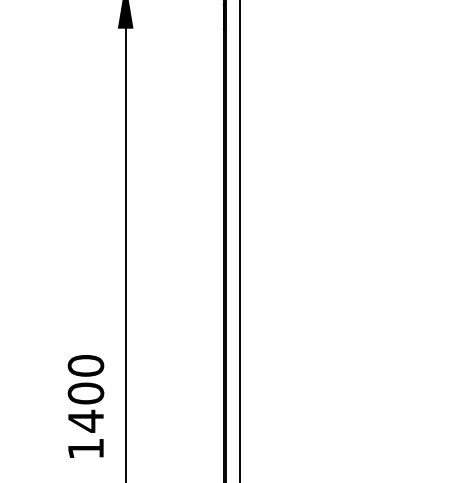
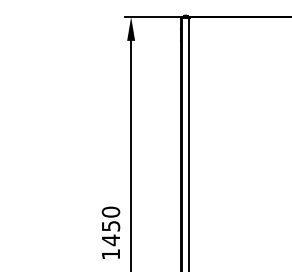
text: (85, 392) -> (110, 225), 1400 -> 1450

